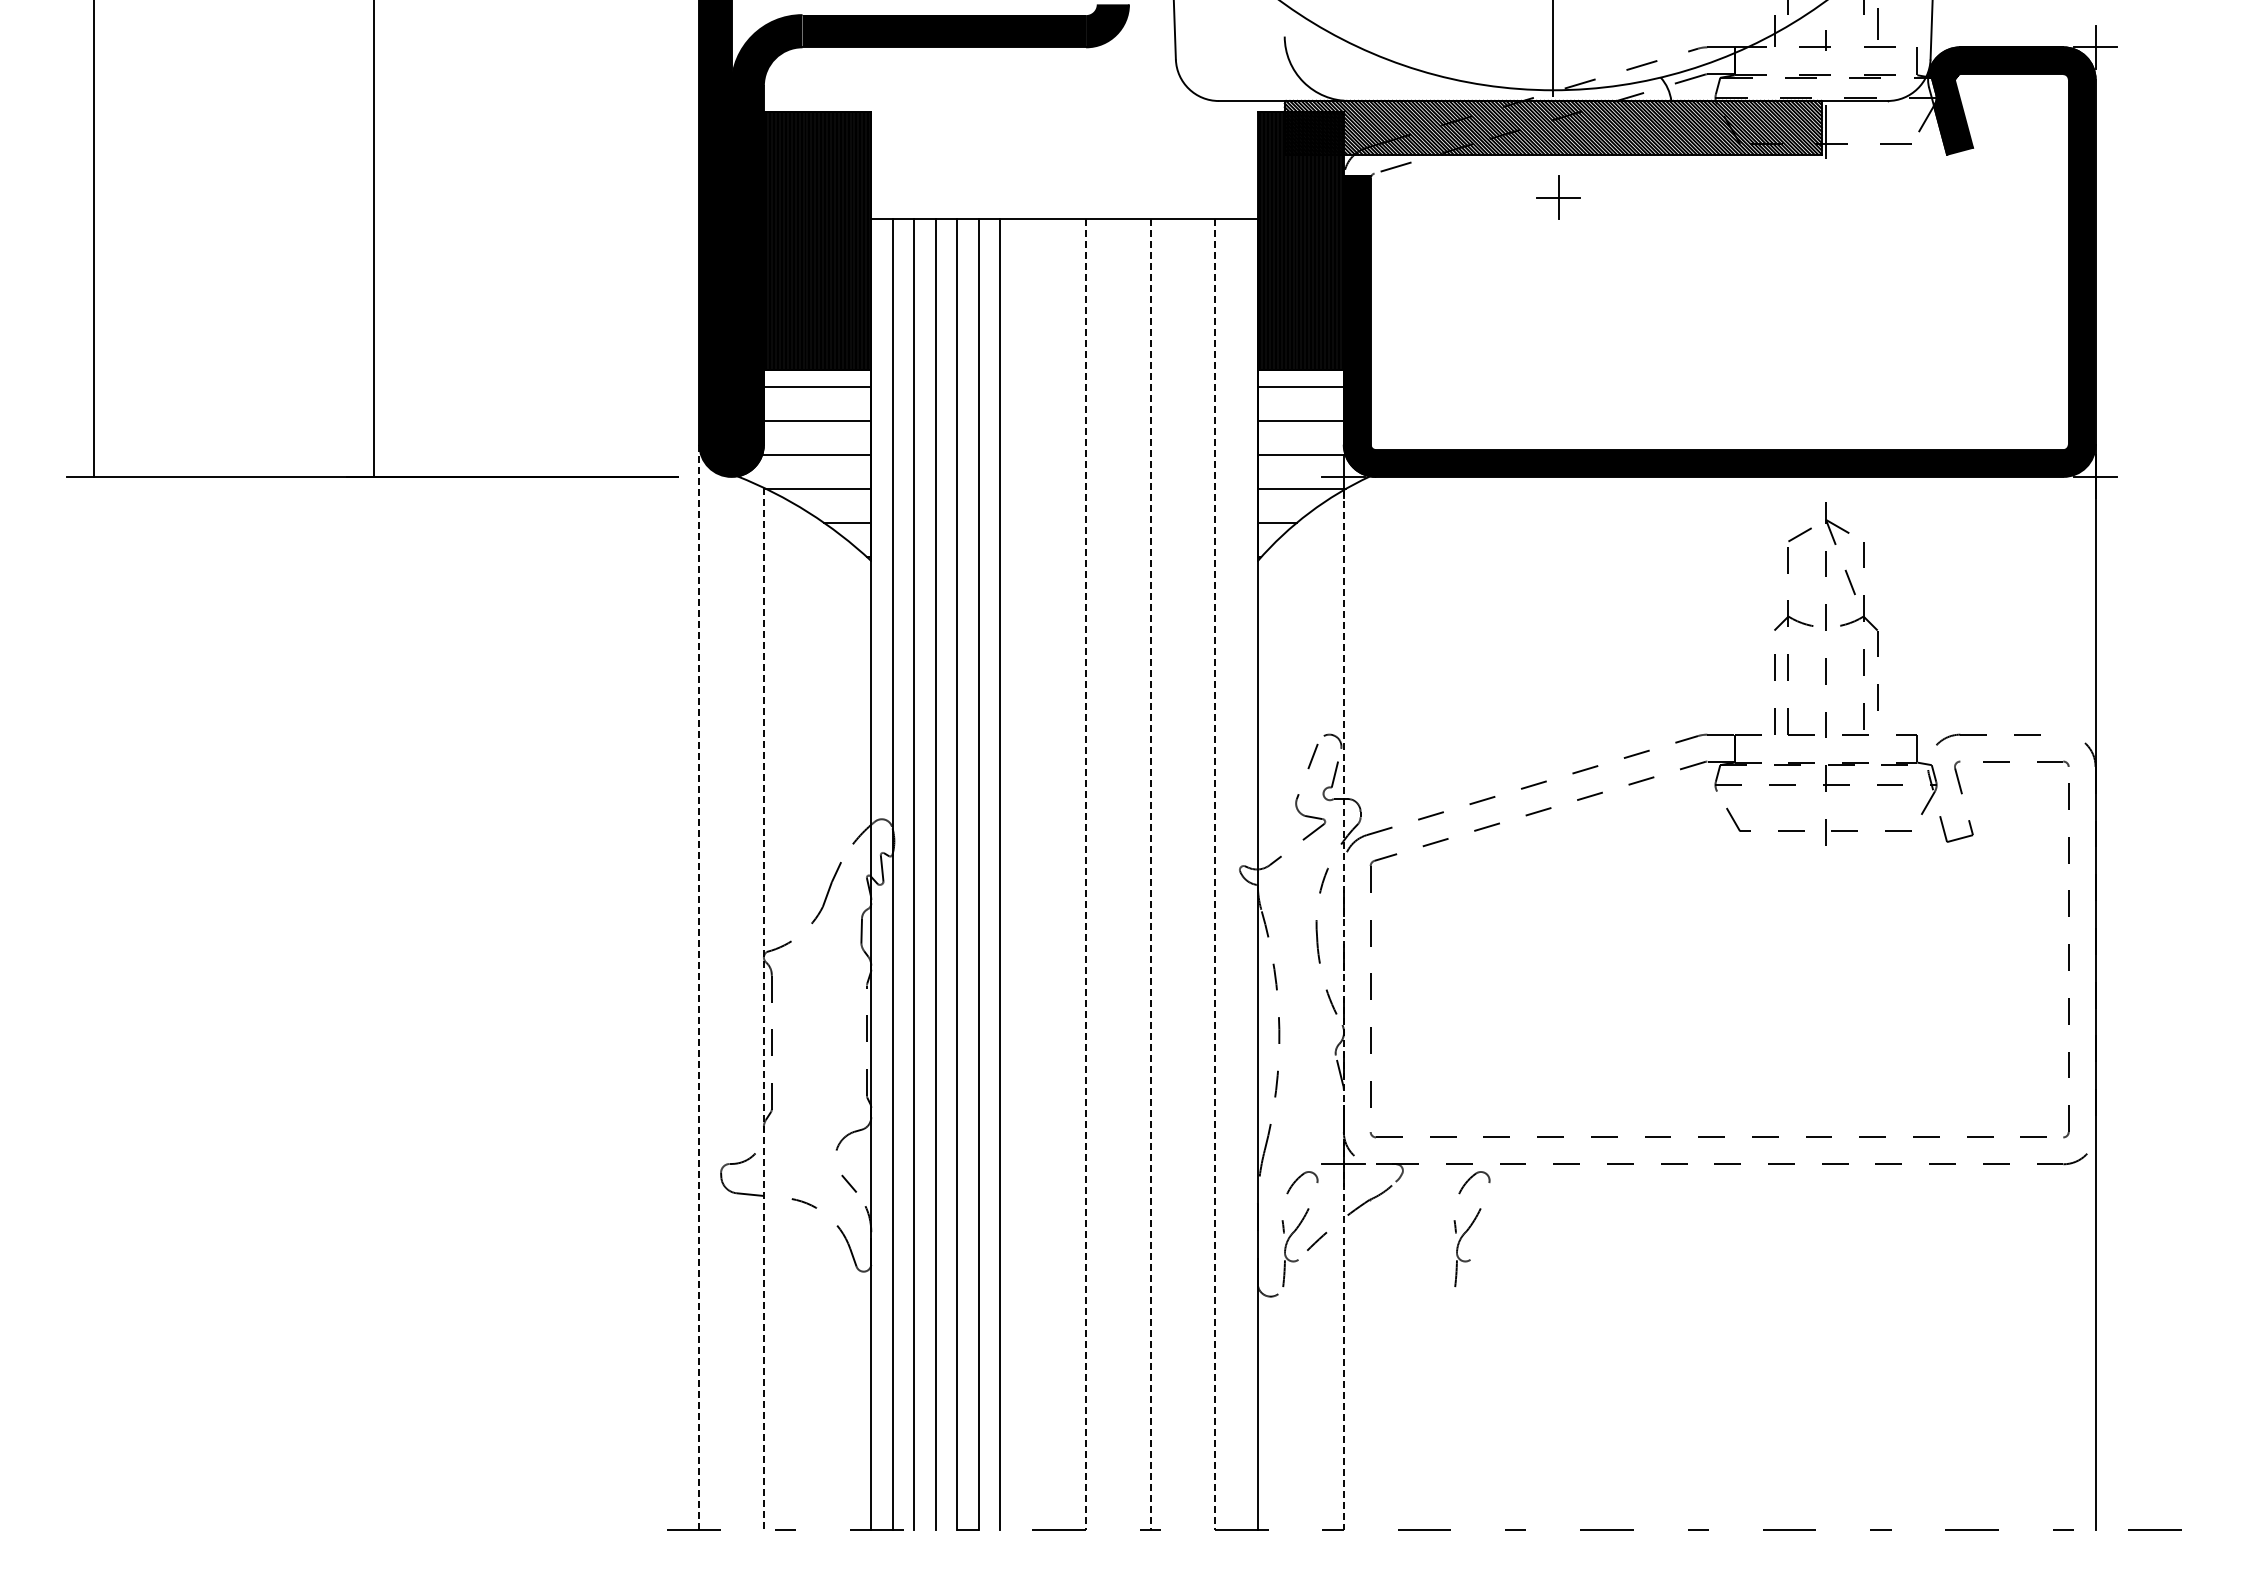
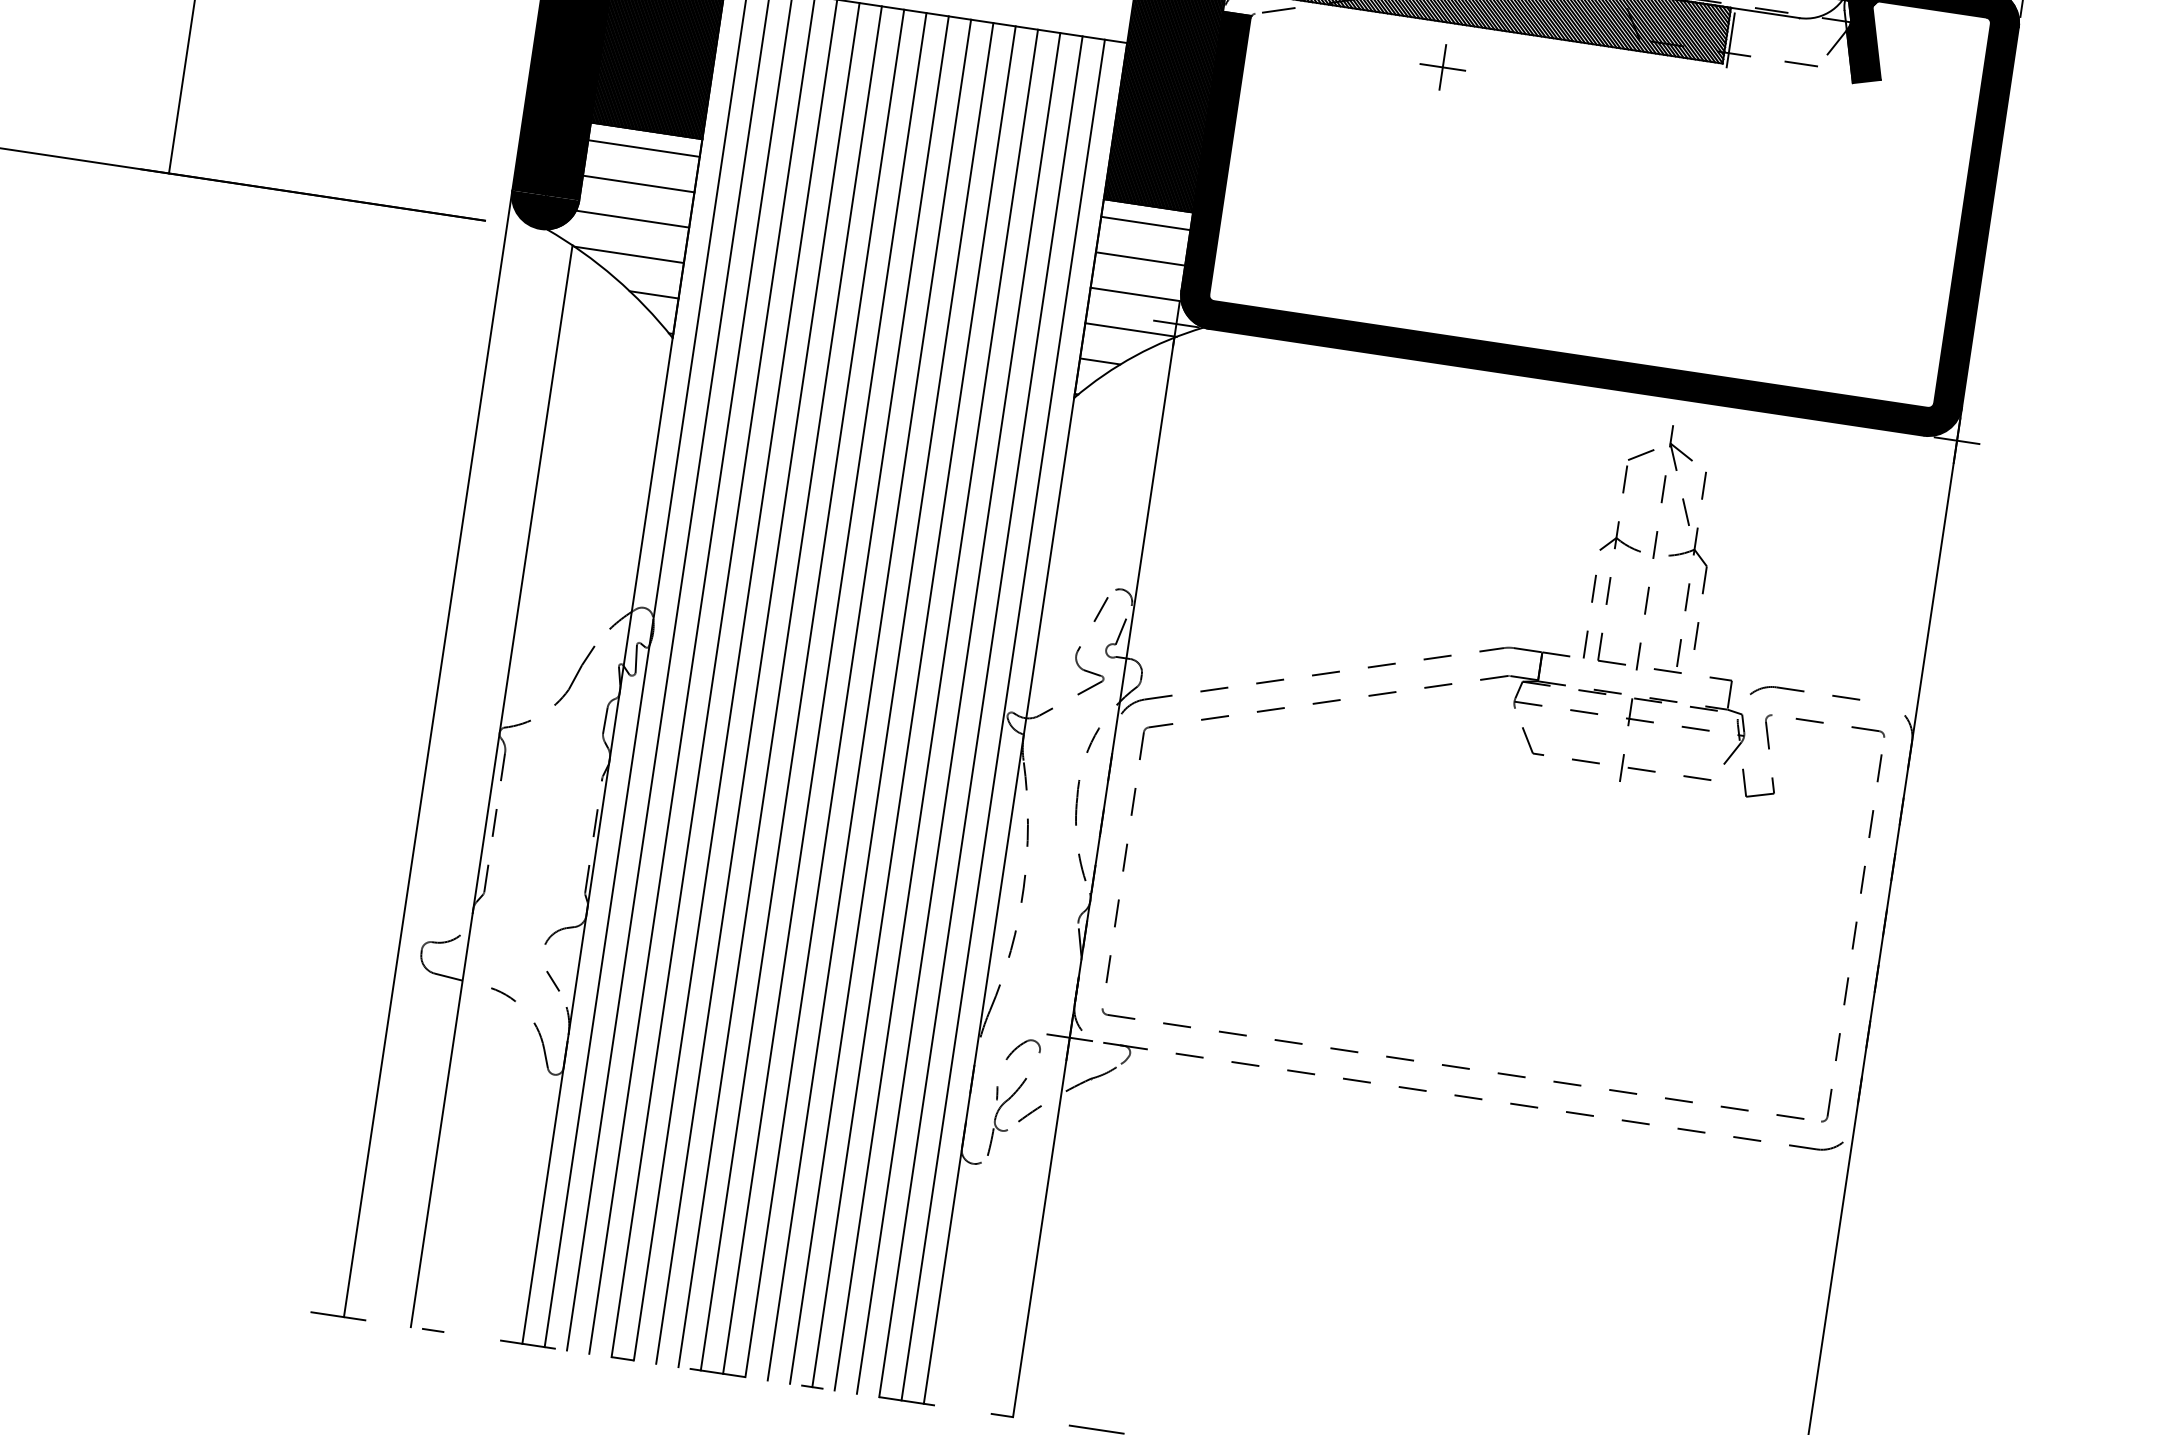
line: (1021, 874) -> (780, 686), added
line: (1043, 874) -> (802, 690), added
line: (1064, 874) -> (824, 693), added
line: (1086, 874) -> (847, 696), dashed -> solid
line: (1107, 874) -> (869, 700), added
line: (1129, 874) -> (892, 703), added
line: (1150, 874) -> (913, 706), dashed -> solid
line: (1171, 874) -> (935, 710), added
line: (1193, 874) -> (958, 713), added
line: (1214, 874) -> (980, 716), dashed -> solid
line: (1236, 874) -> (1003, 720), added
line: (699, 987) -> (428, 754), dashed -> solid
line: (763, 1008) -> (491, 785), dashed -> solid
line: (1343, 1009) -> (1093, 876), dashed -> solid
part: (1471, 1229) -> (1192, 1125), removed

